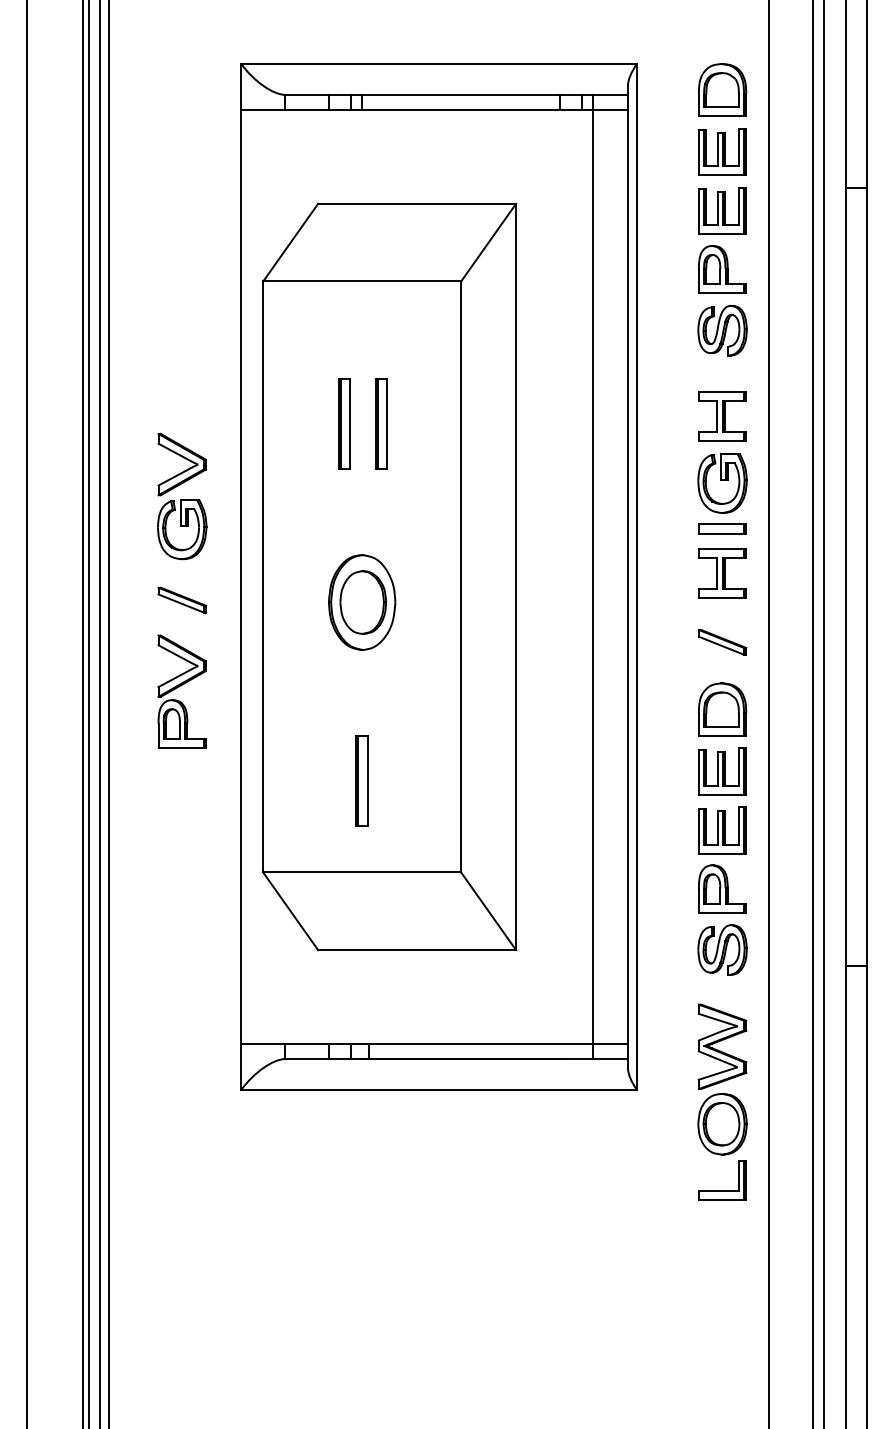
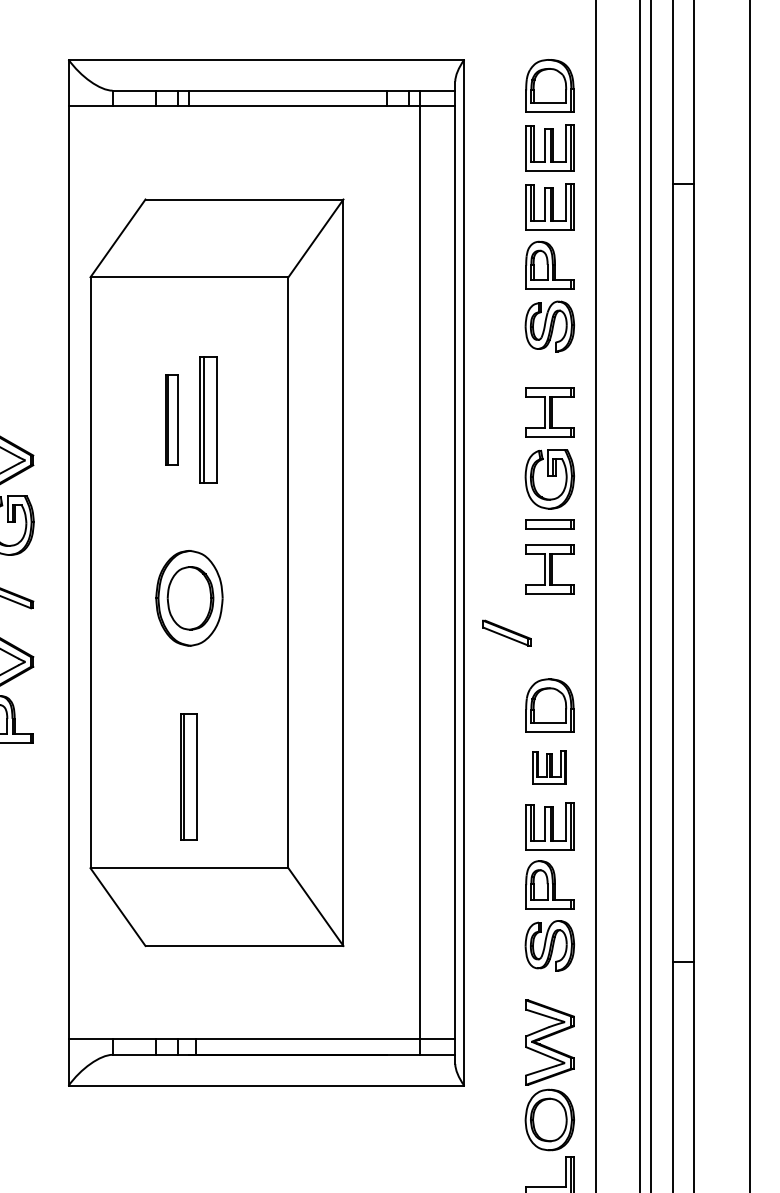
part: (381, 423) -> (208, 419), size x1.4
part: (722, 642) -> (506, 633), moved
part: (722, 771) -> (549, 767), size x0.7
part: (361, 780) -> (188, 776), size x1.4

